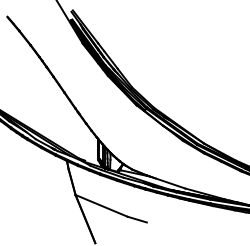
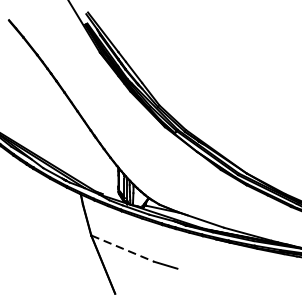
line: (102, 206) -> (123, 249), solid -> dashed

